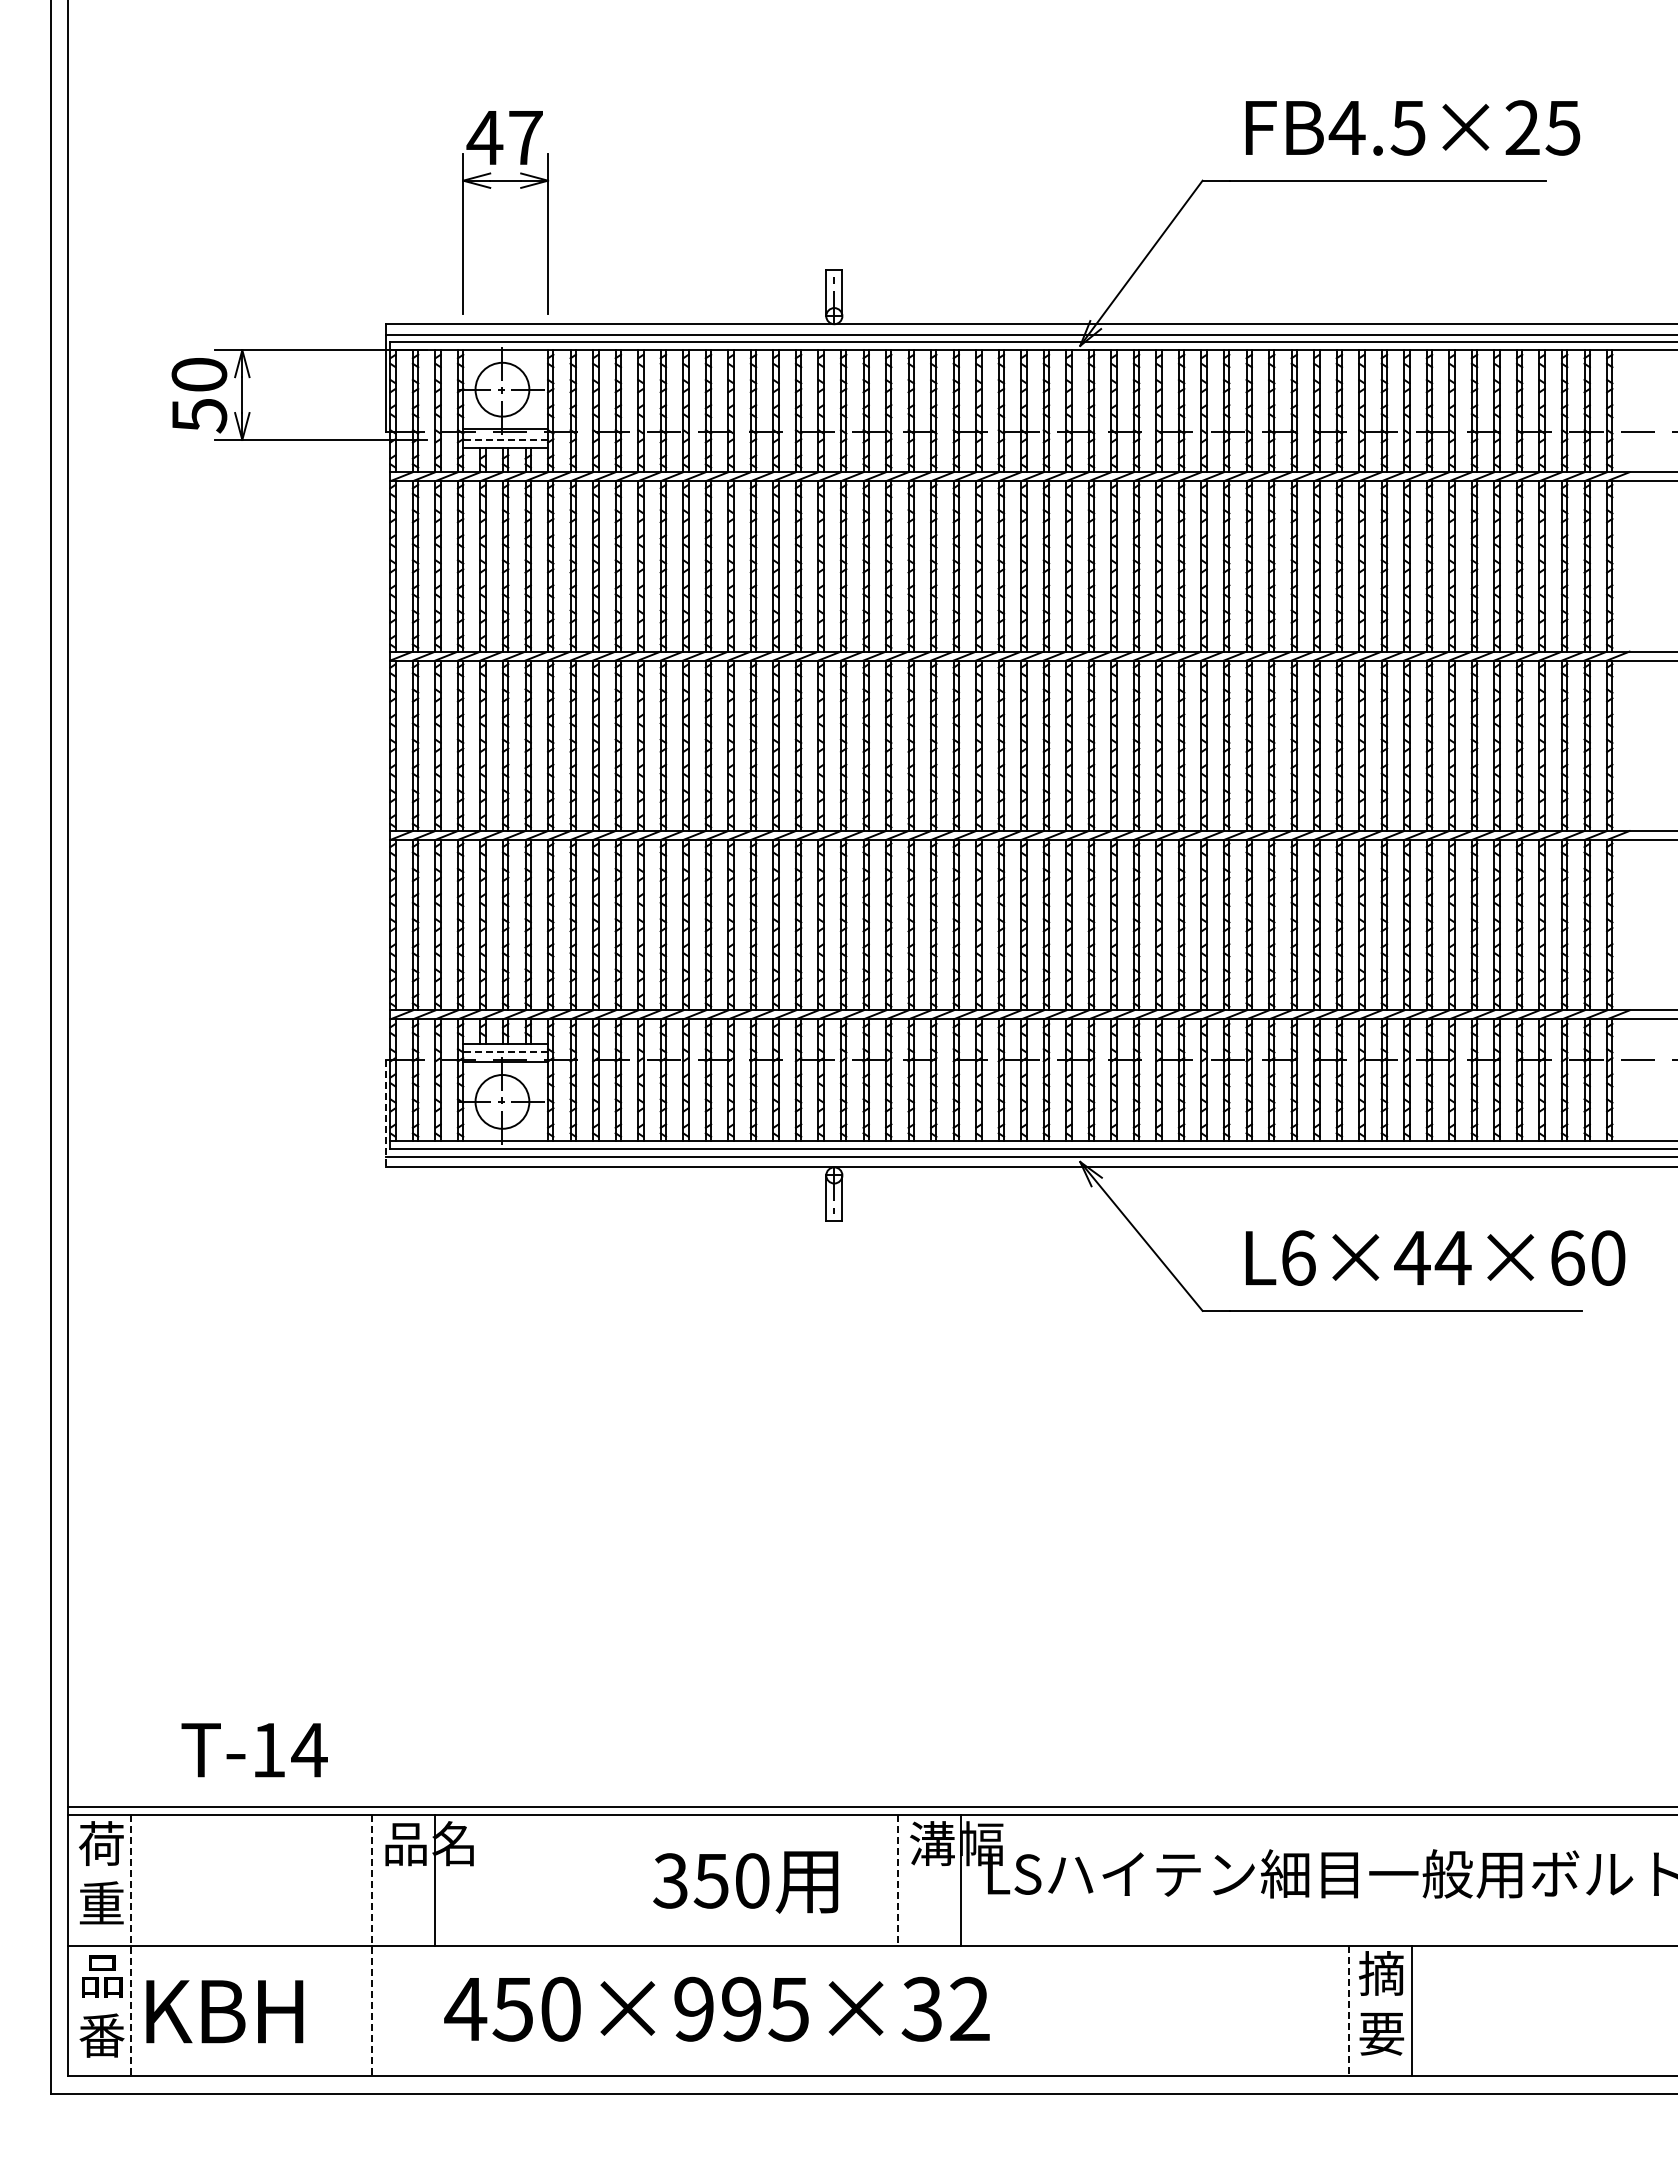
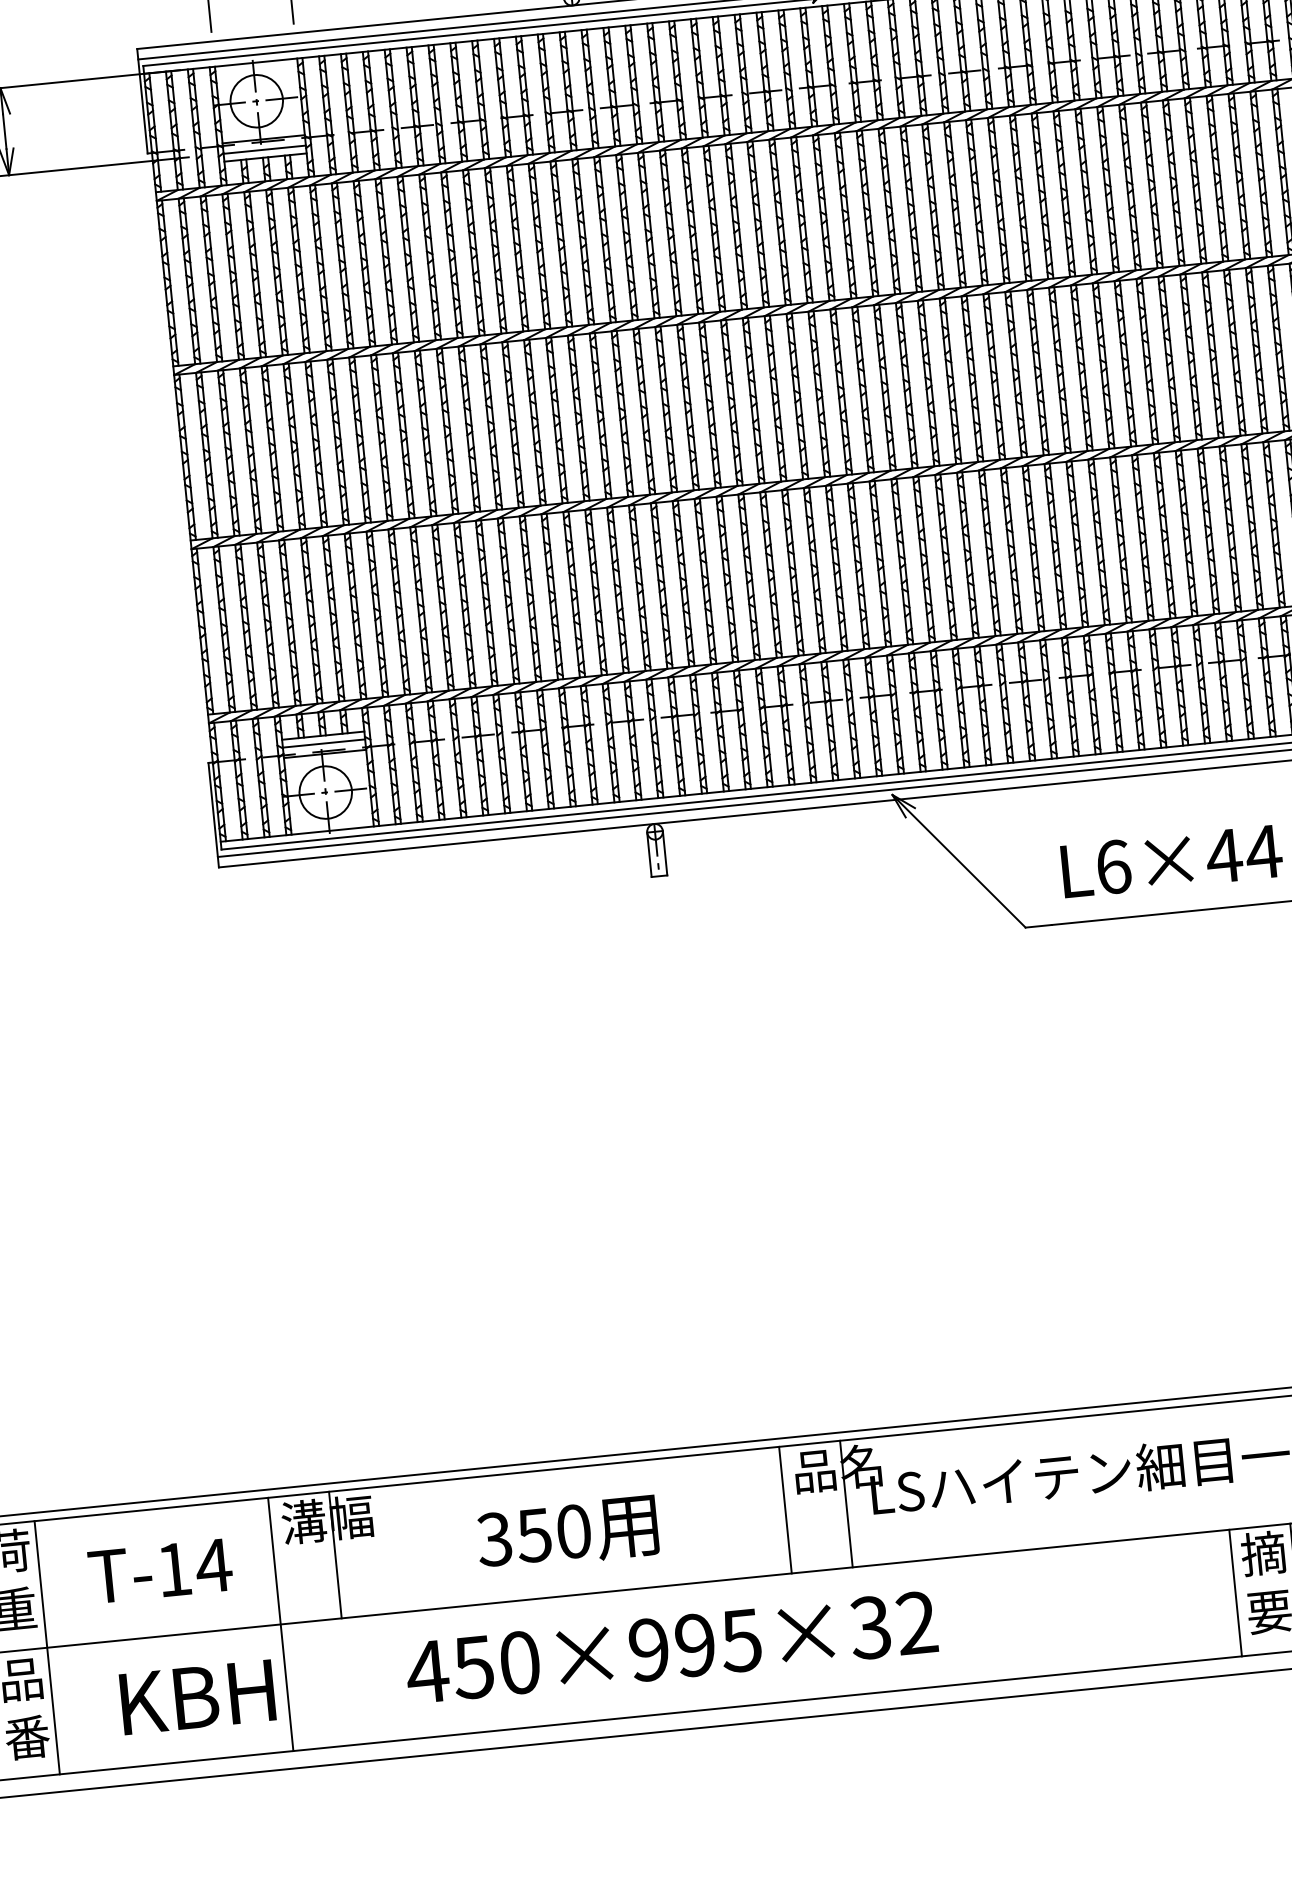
line: (505, 439) -> (264, 149), dashed -> solid
line: (505, 1051) -> (323, 743), dashed -> solid
line: (385, 1113) -> (213, 815), dashed -> solid
text: (254, 1750) -> (160, 1571), moved
text: (429, 1843) -> (326, 1519), 品名 -> 溝幅
text: (956, 1843) -> (838, 1468), 溝幅 -> 品名
line: (898, 1881) -> (785, 1510), dashed -> solid
text: (745, 1882) -> (567, 1533), moved
line: (131, 1946) -> (47, 1648), dashed -> solid
line: (371, 1946) -> (280, 1625), dashed -> solid
text: (716, 2008) -> (670, 1646), moved
text: (224, 2011) -> (197, 1697), moved
line: (1349, 2011) -> (1236, 1593), dashed -> solid

